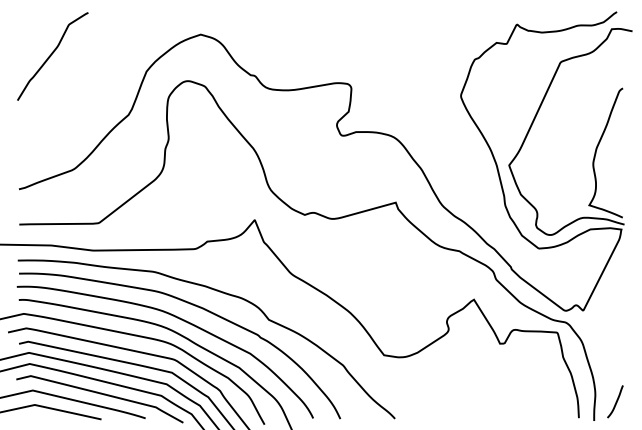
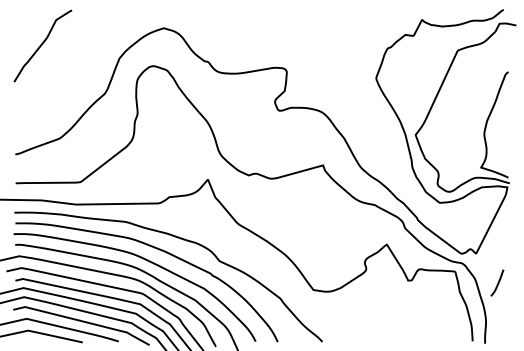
curve: (615, 401) -> (497, 282), moved

